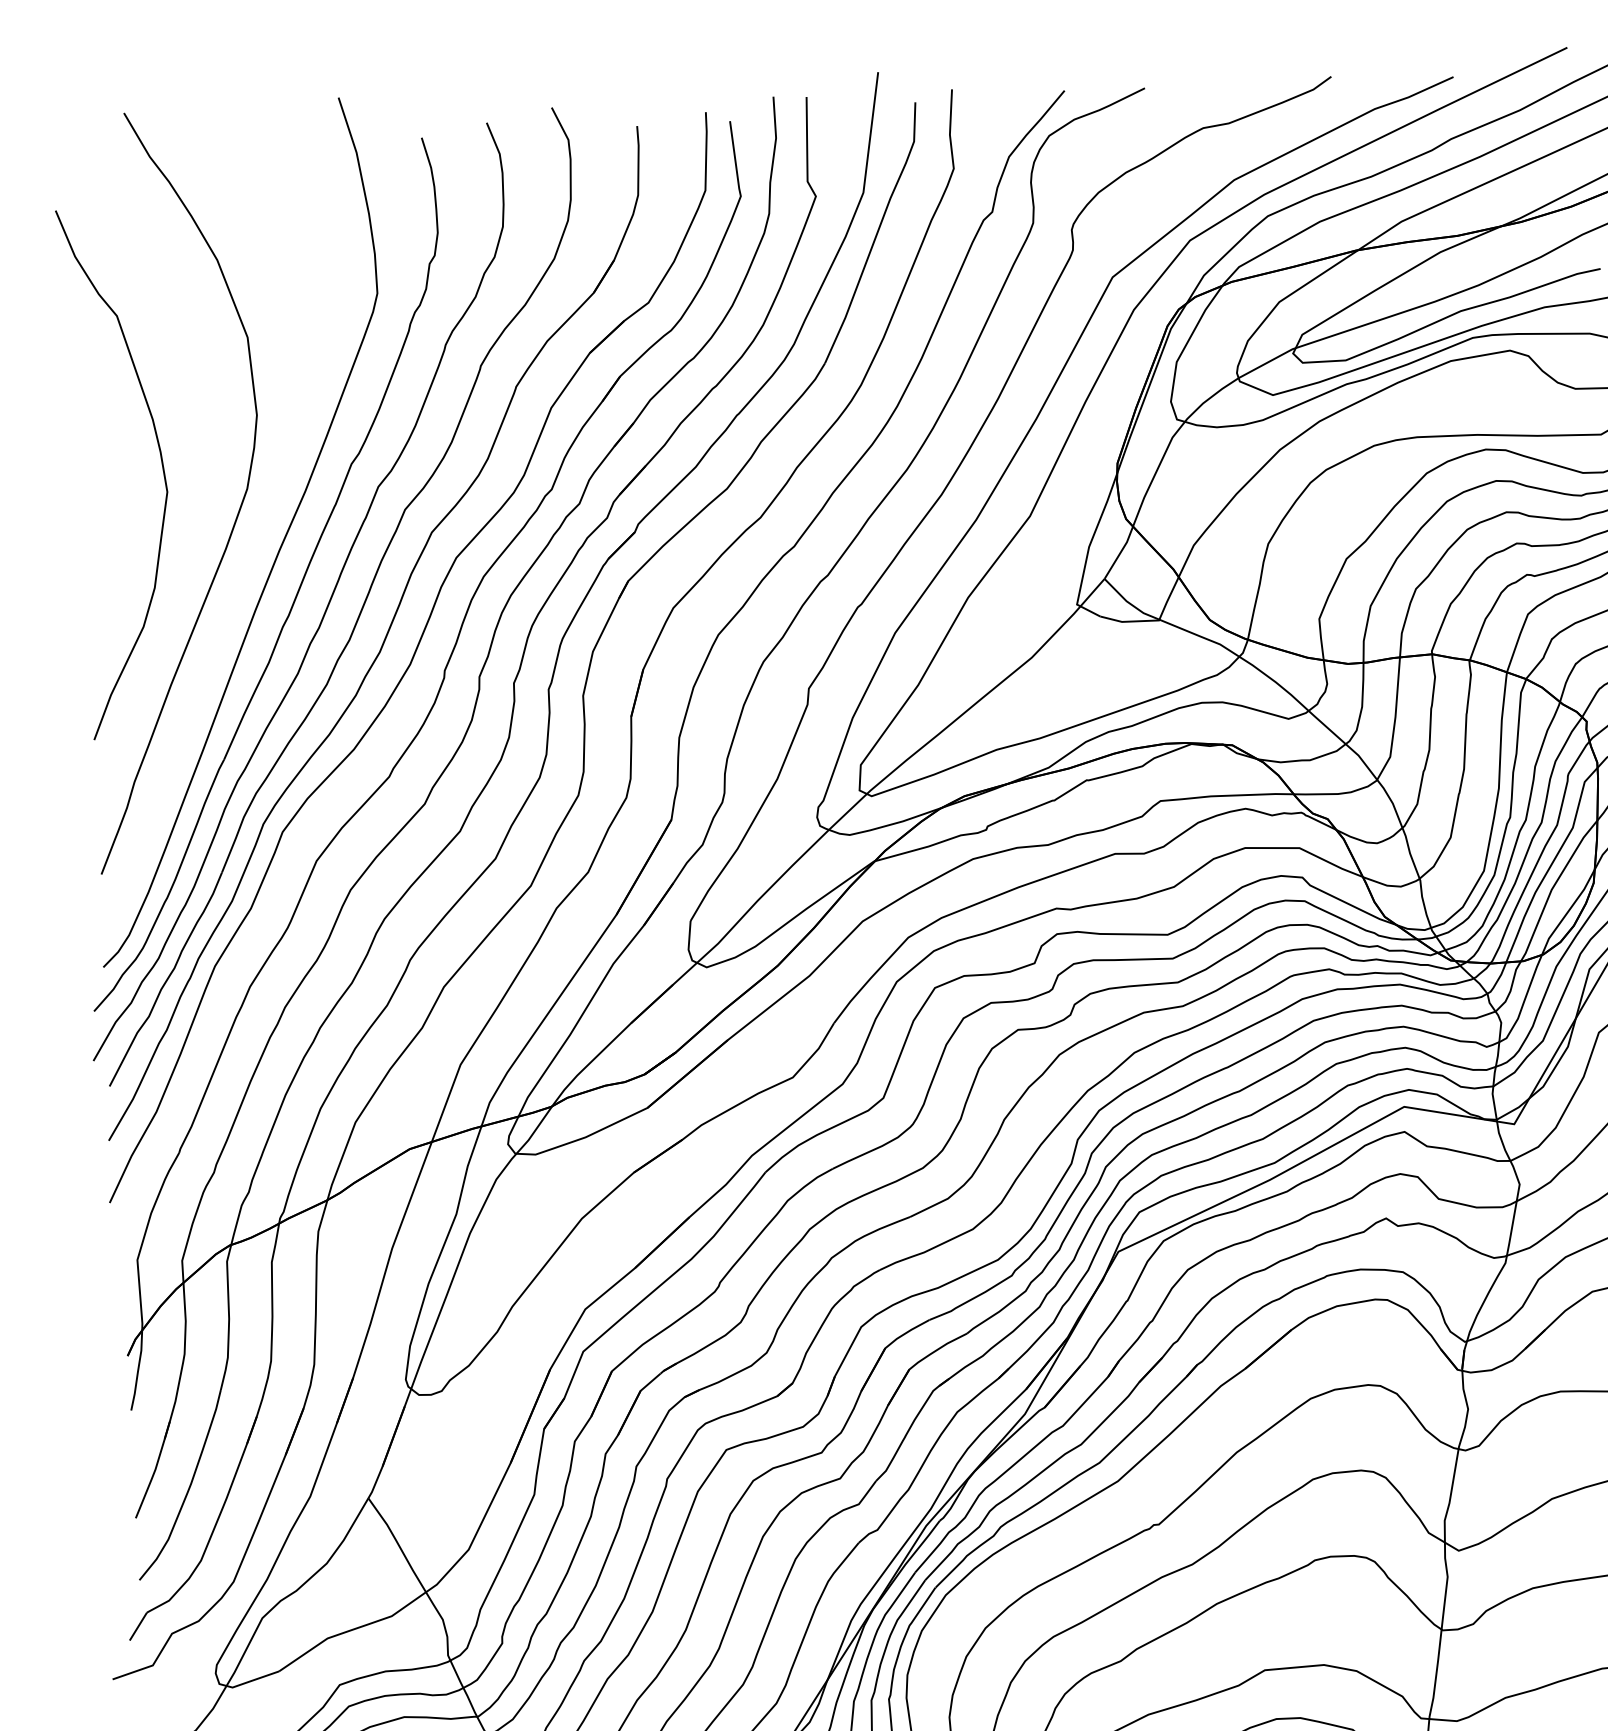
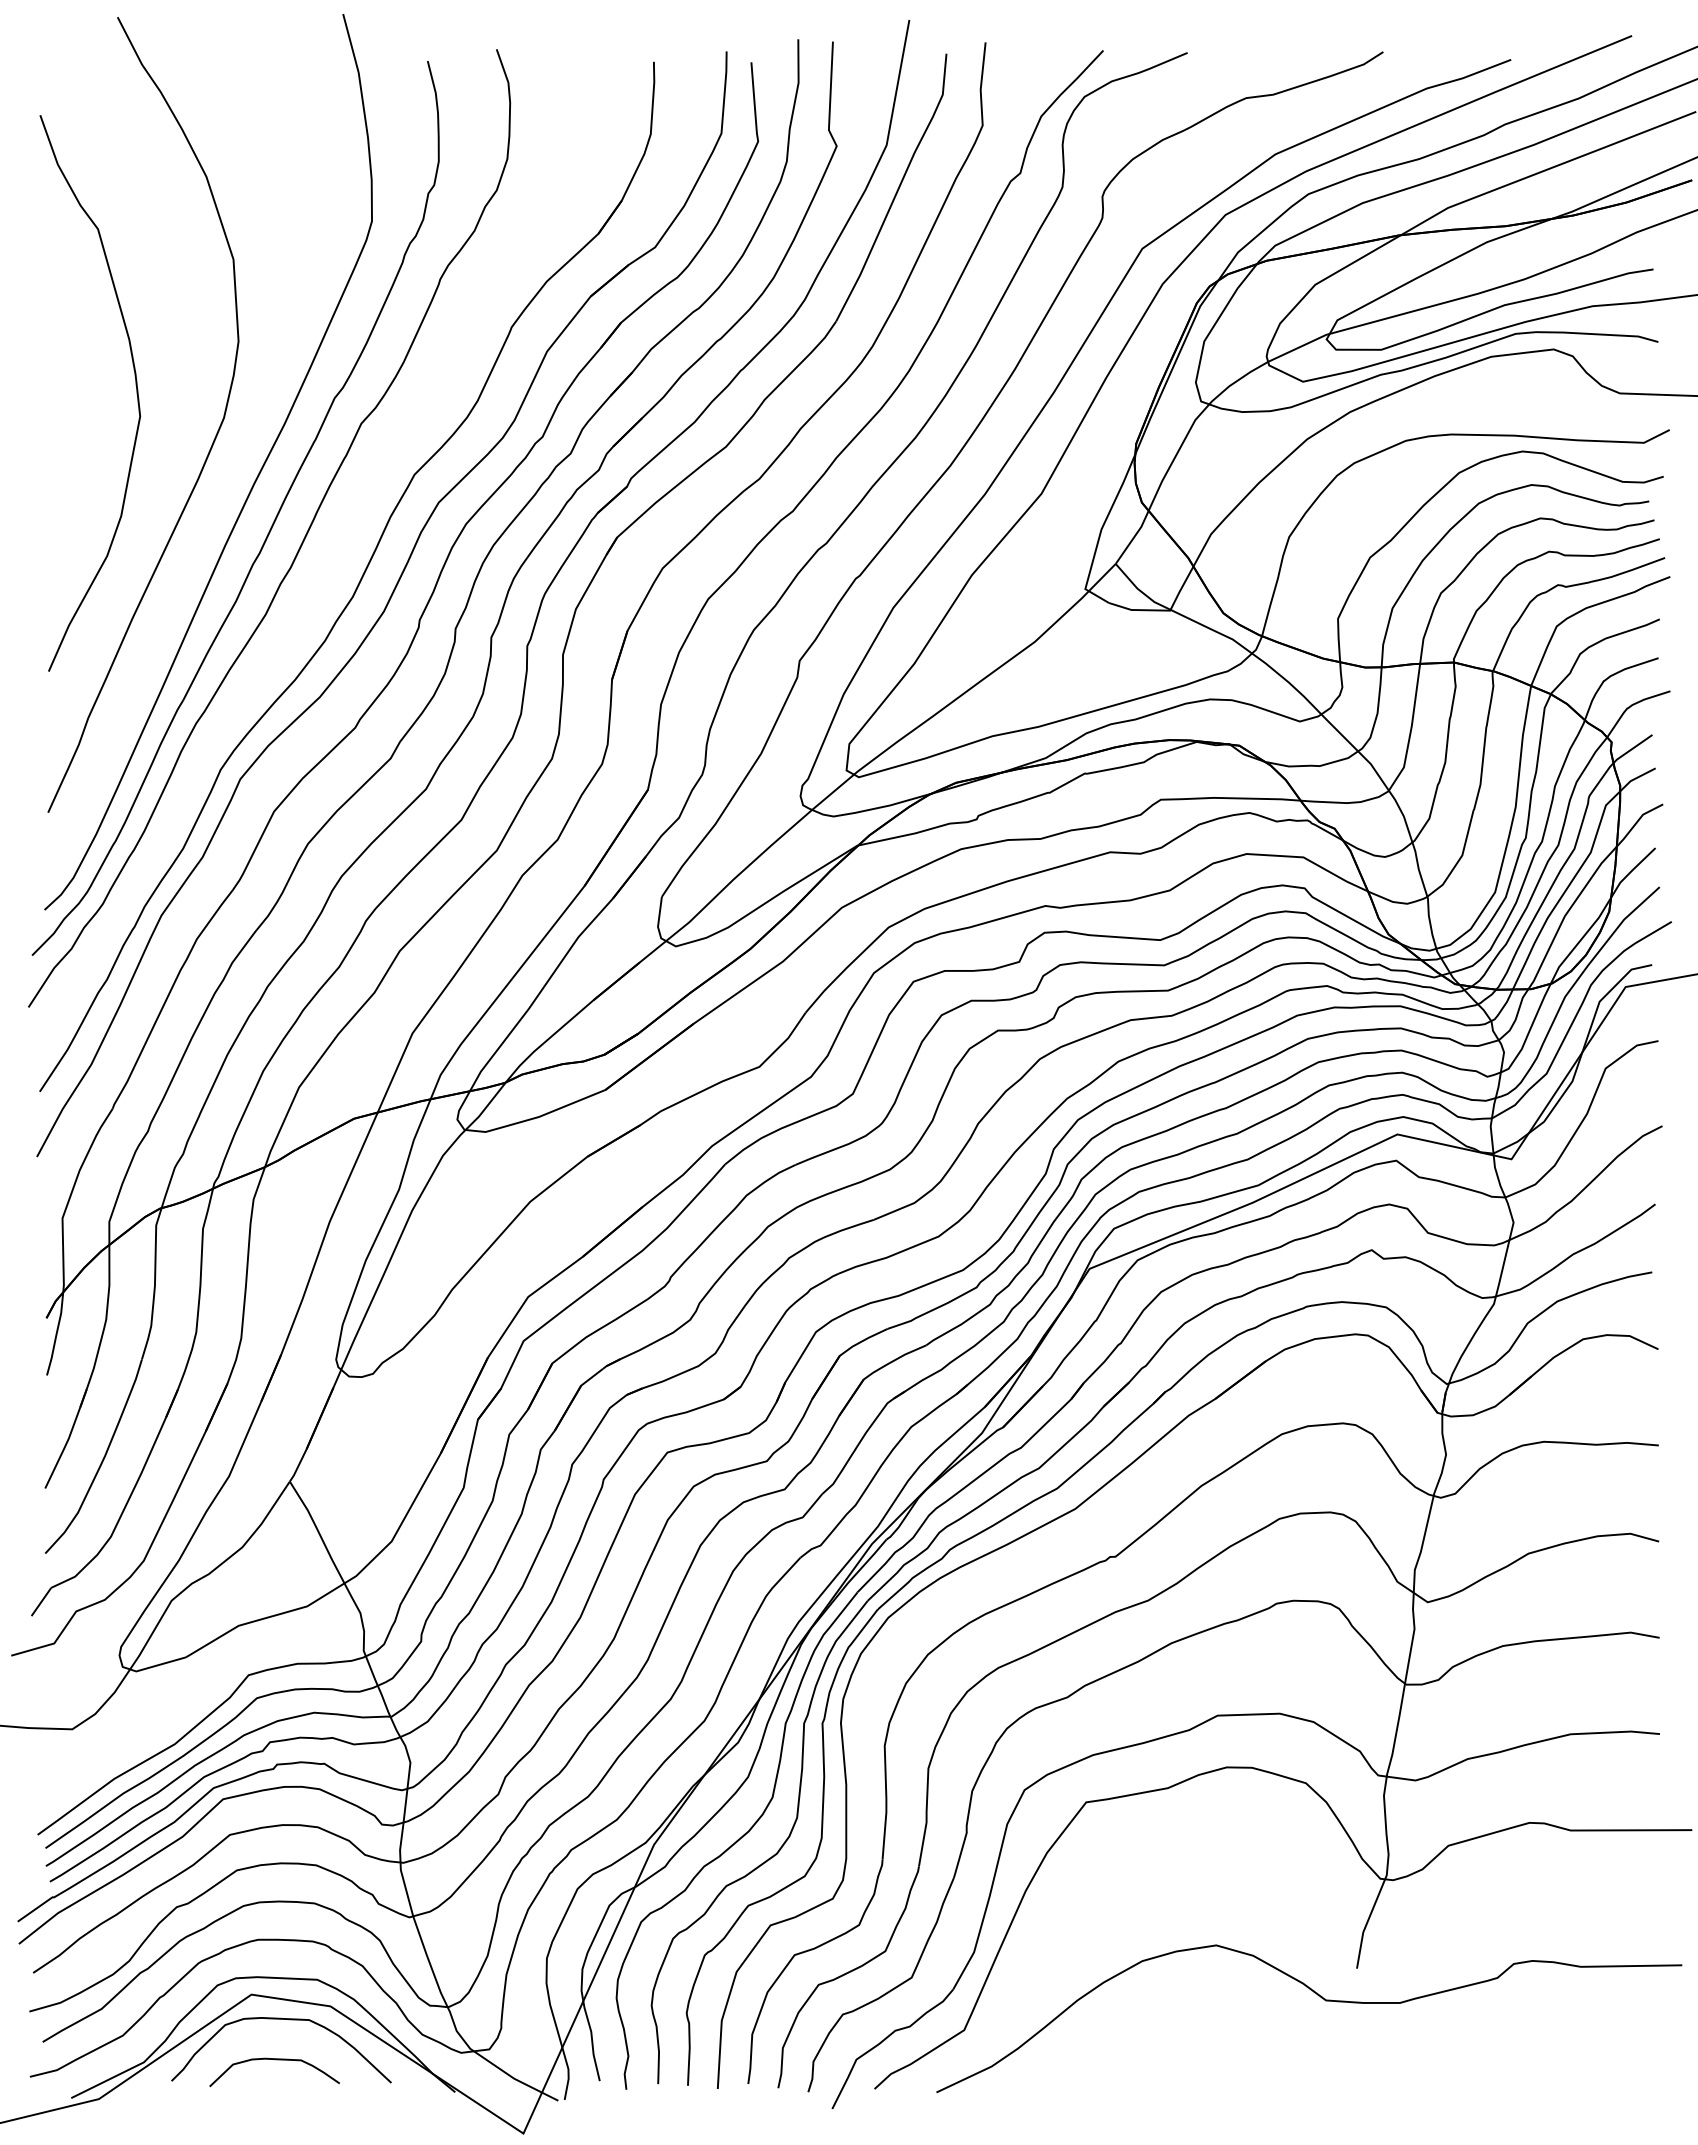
part: (363, 603) -> (338, 544), removed

